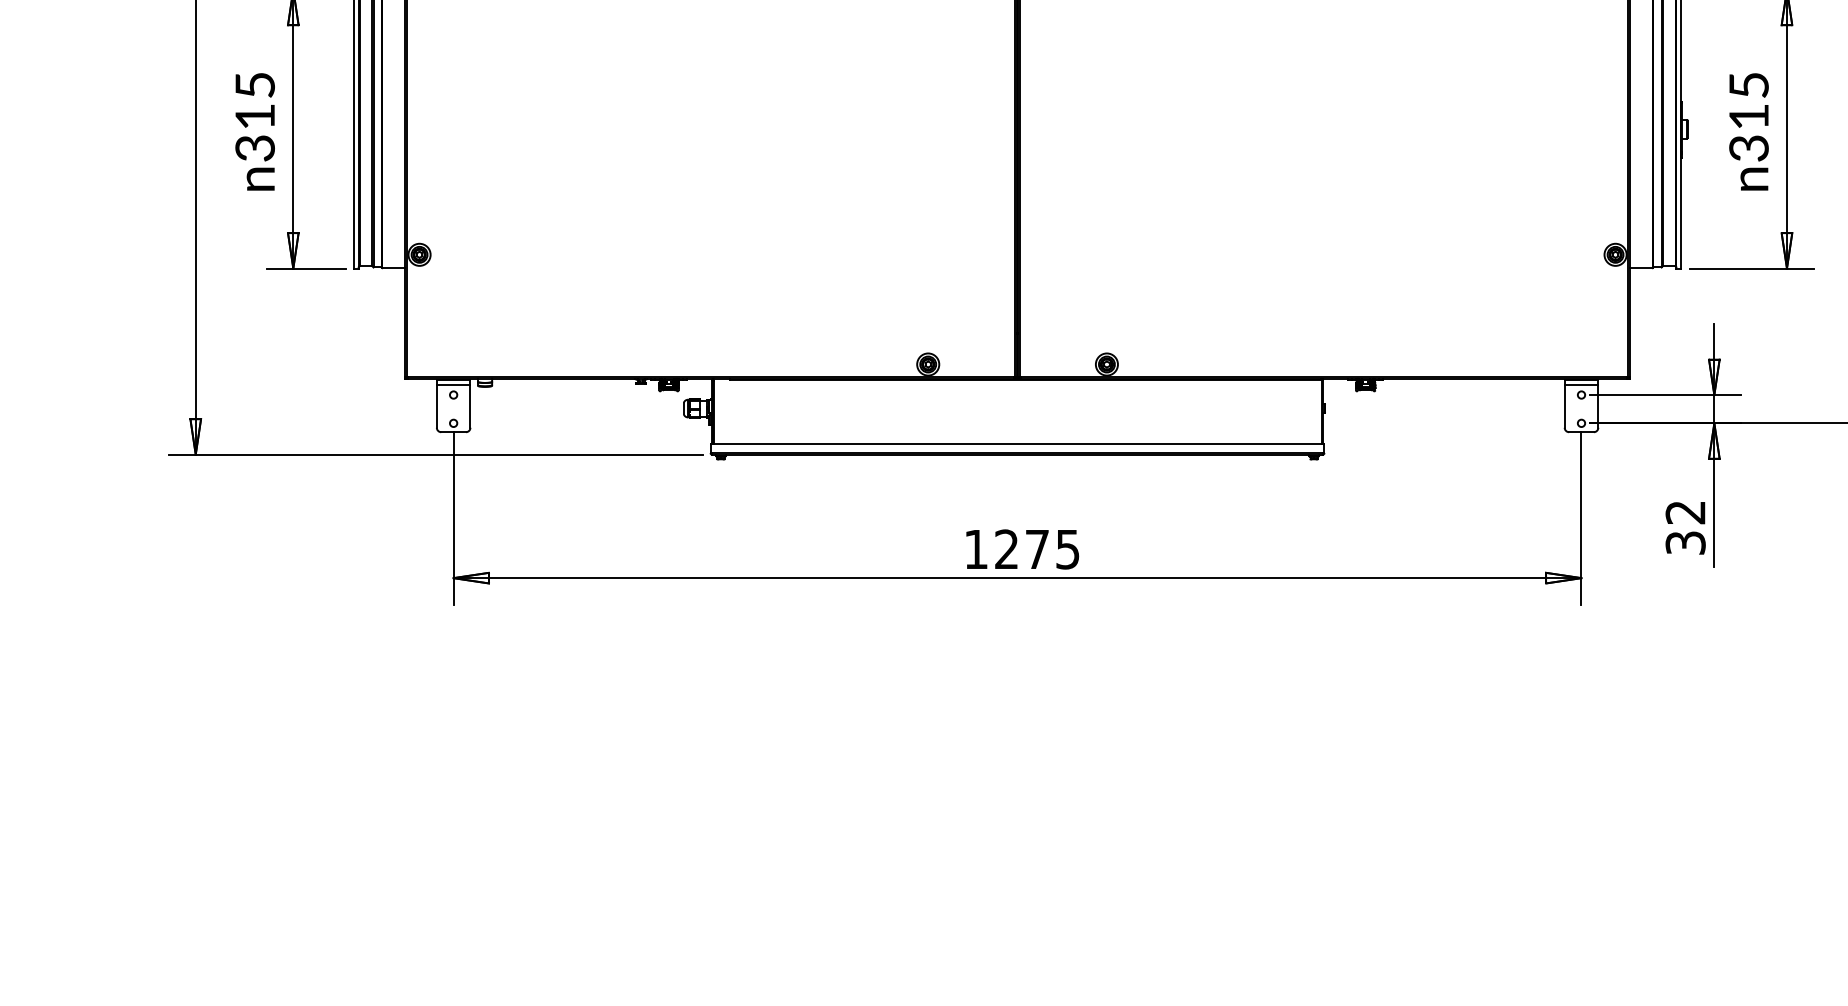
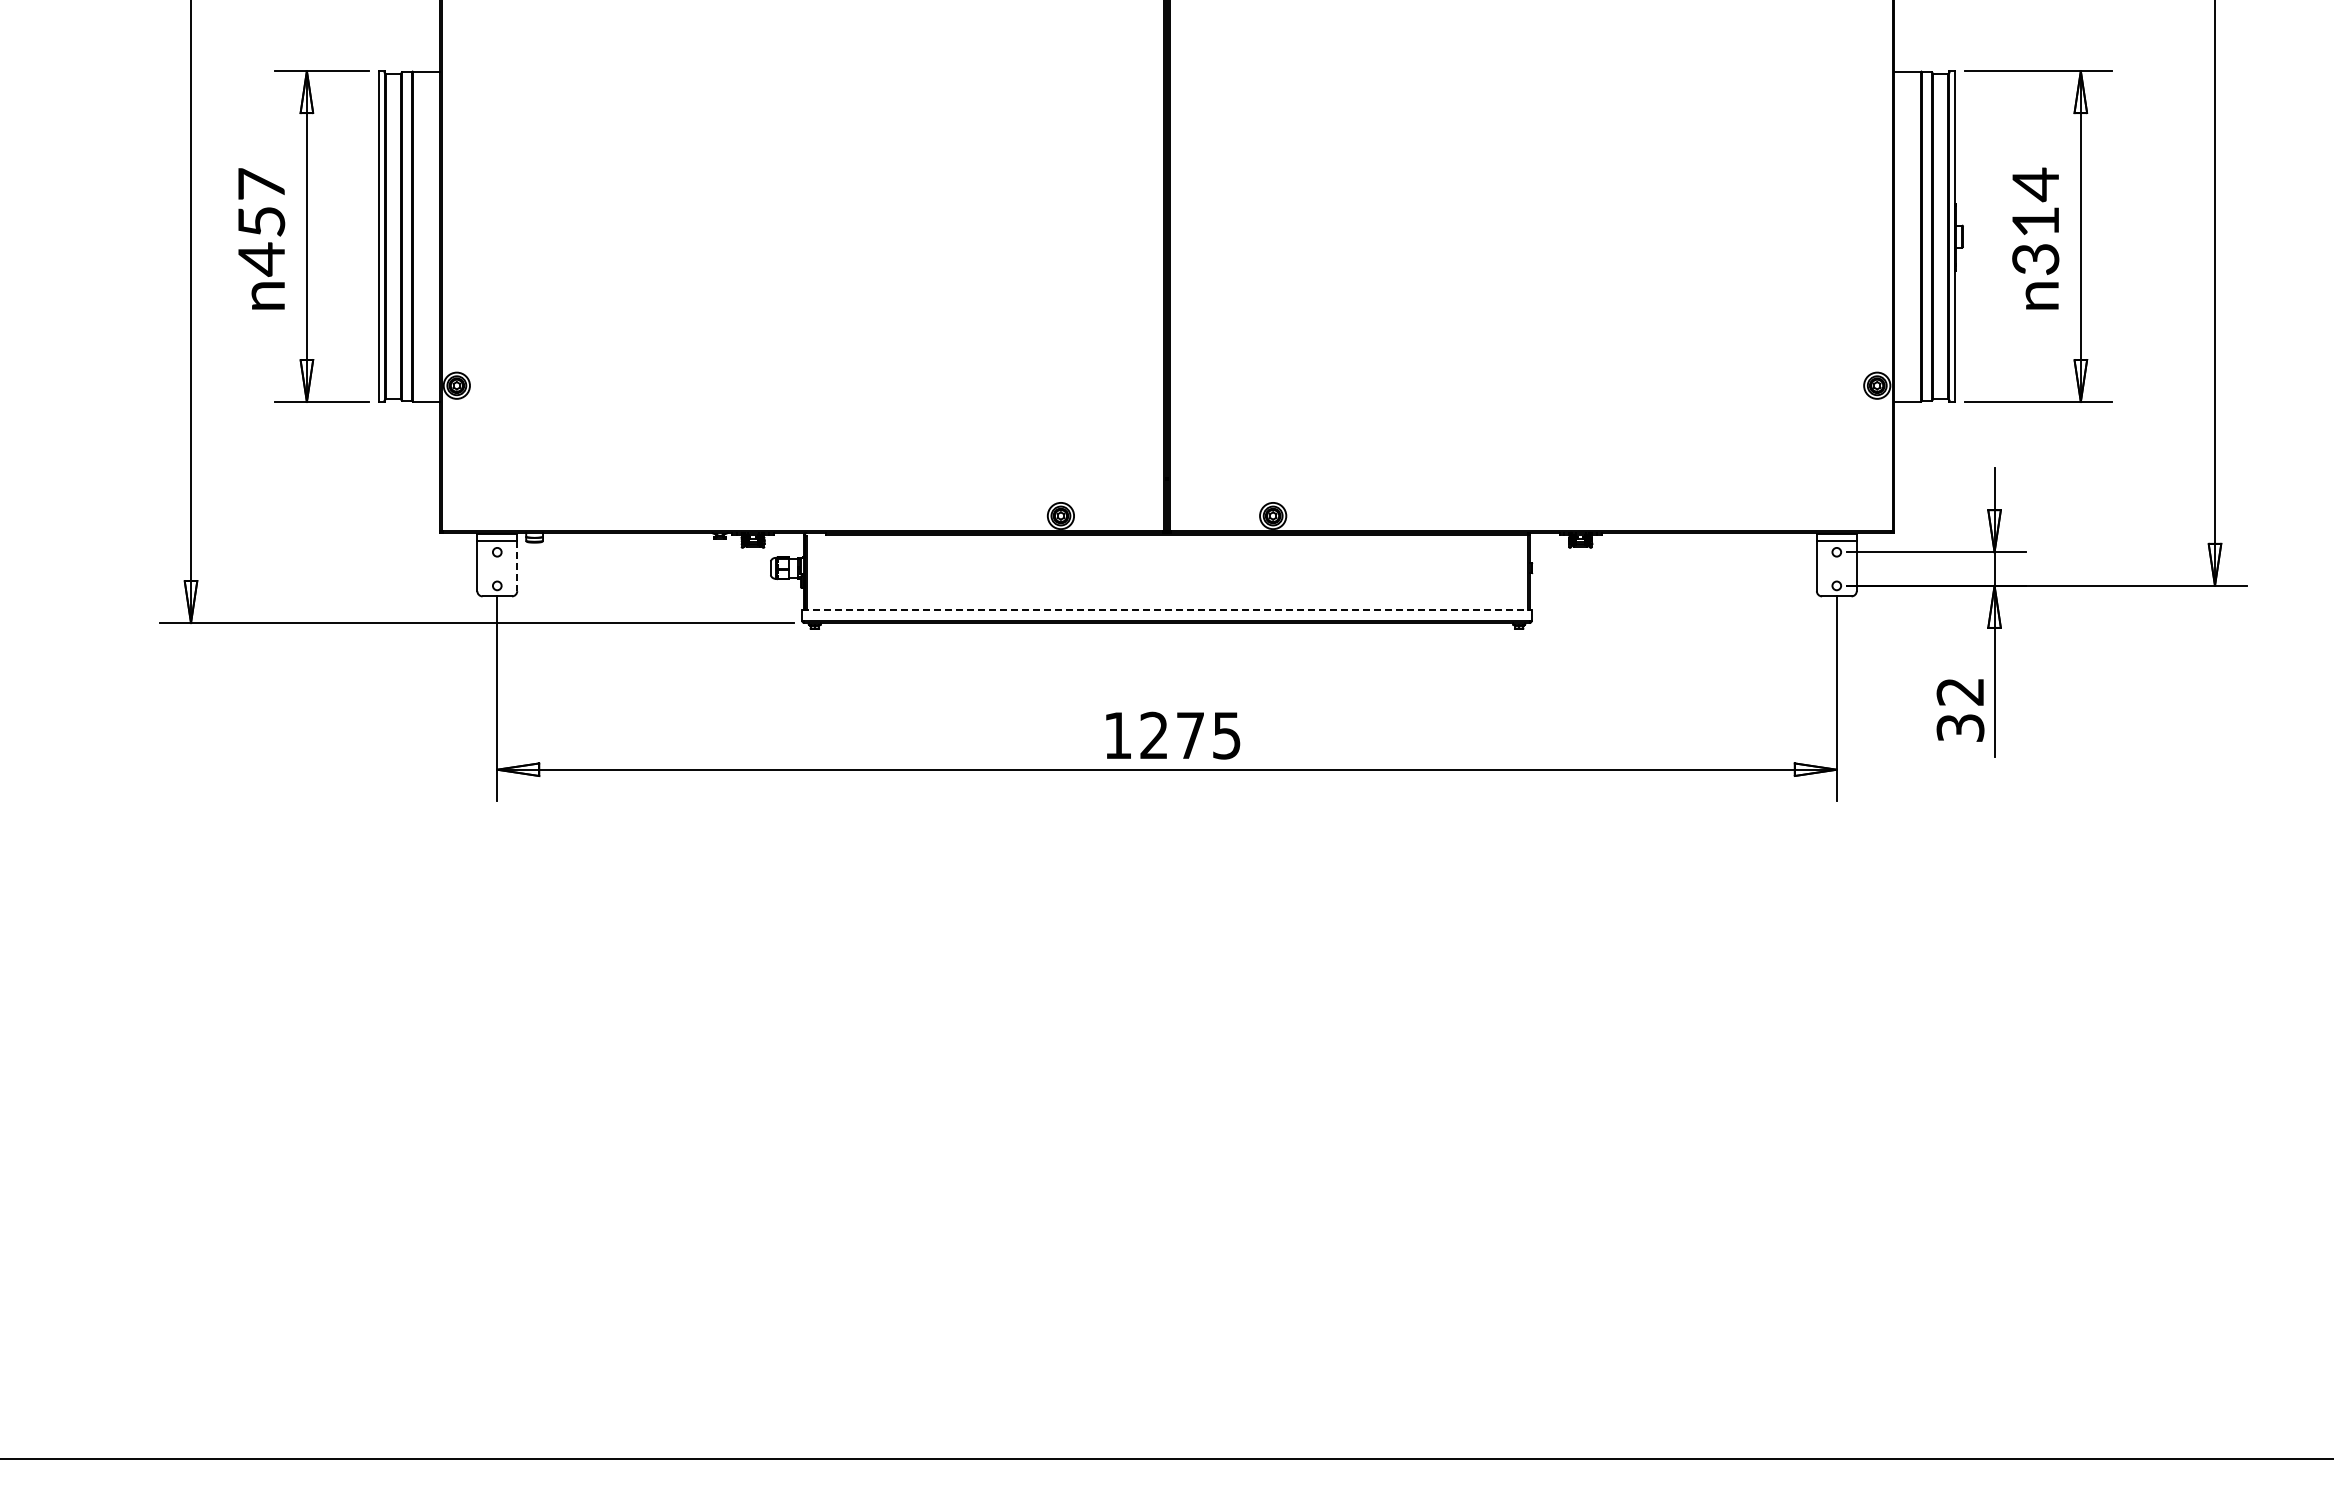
text: (1748, 85) -> (2035, 184), 315 -> 314
text: (255, 117) -> (261, 222), 315 -> 457
line: (470, 407) -> (517, 566), solid -> dashed
line: (1017, 444) -> (1167, 610), solid -> dashed

